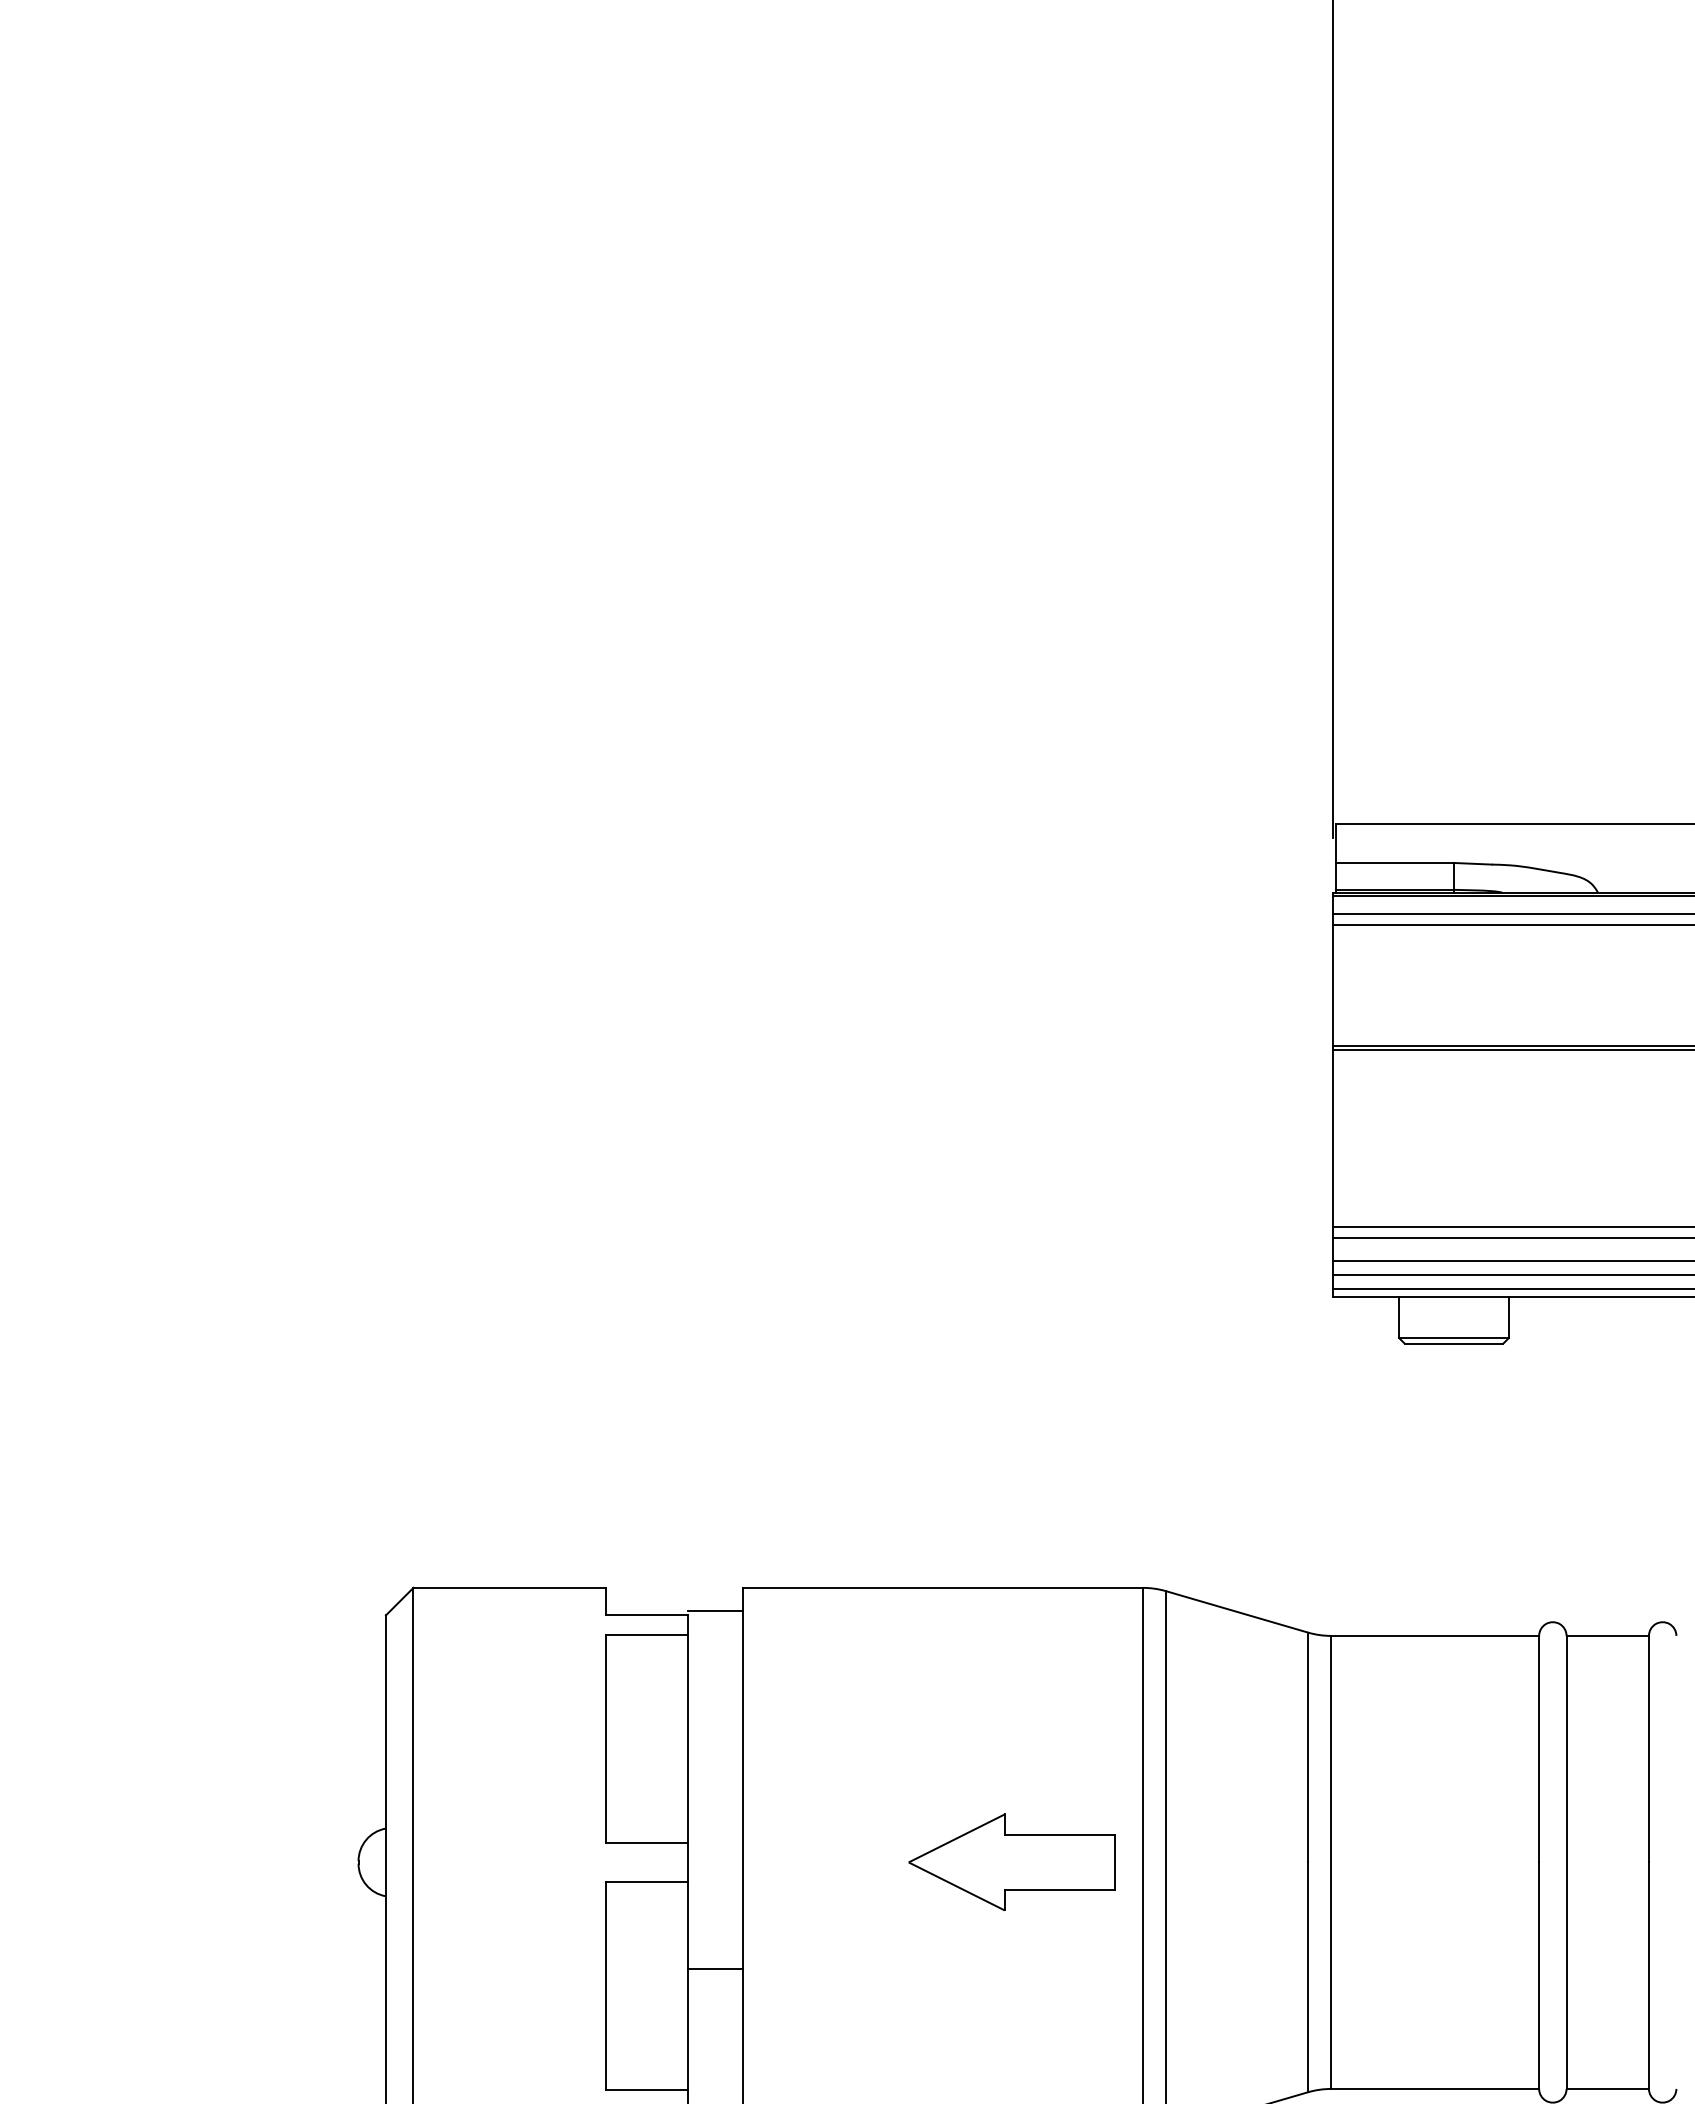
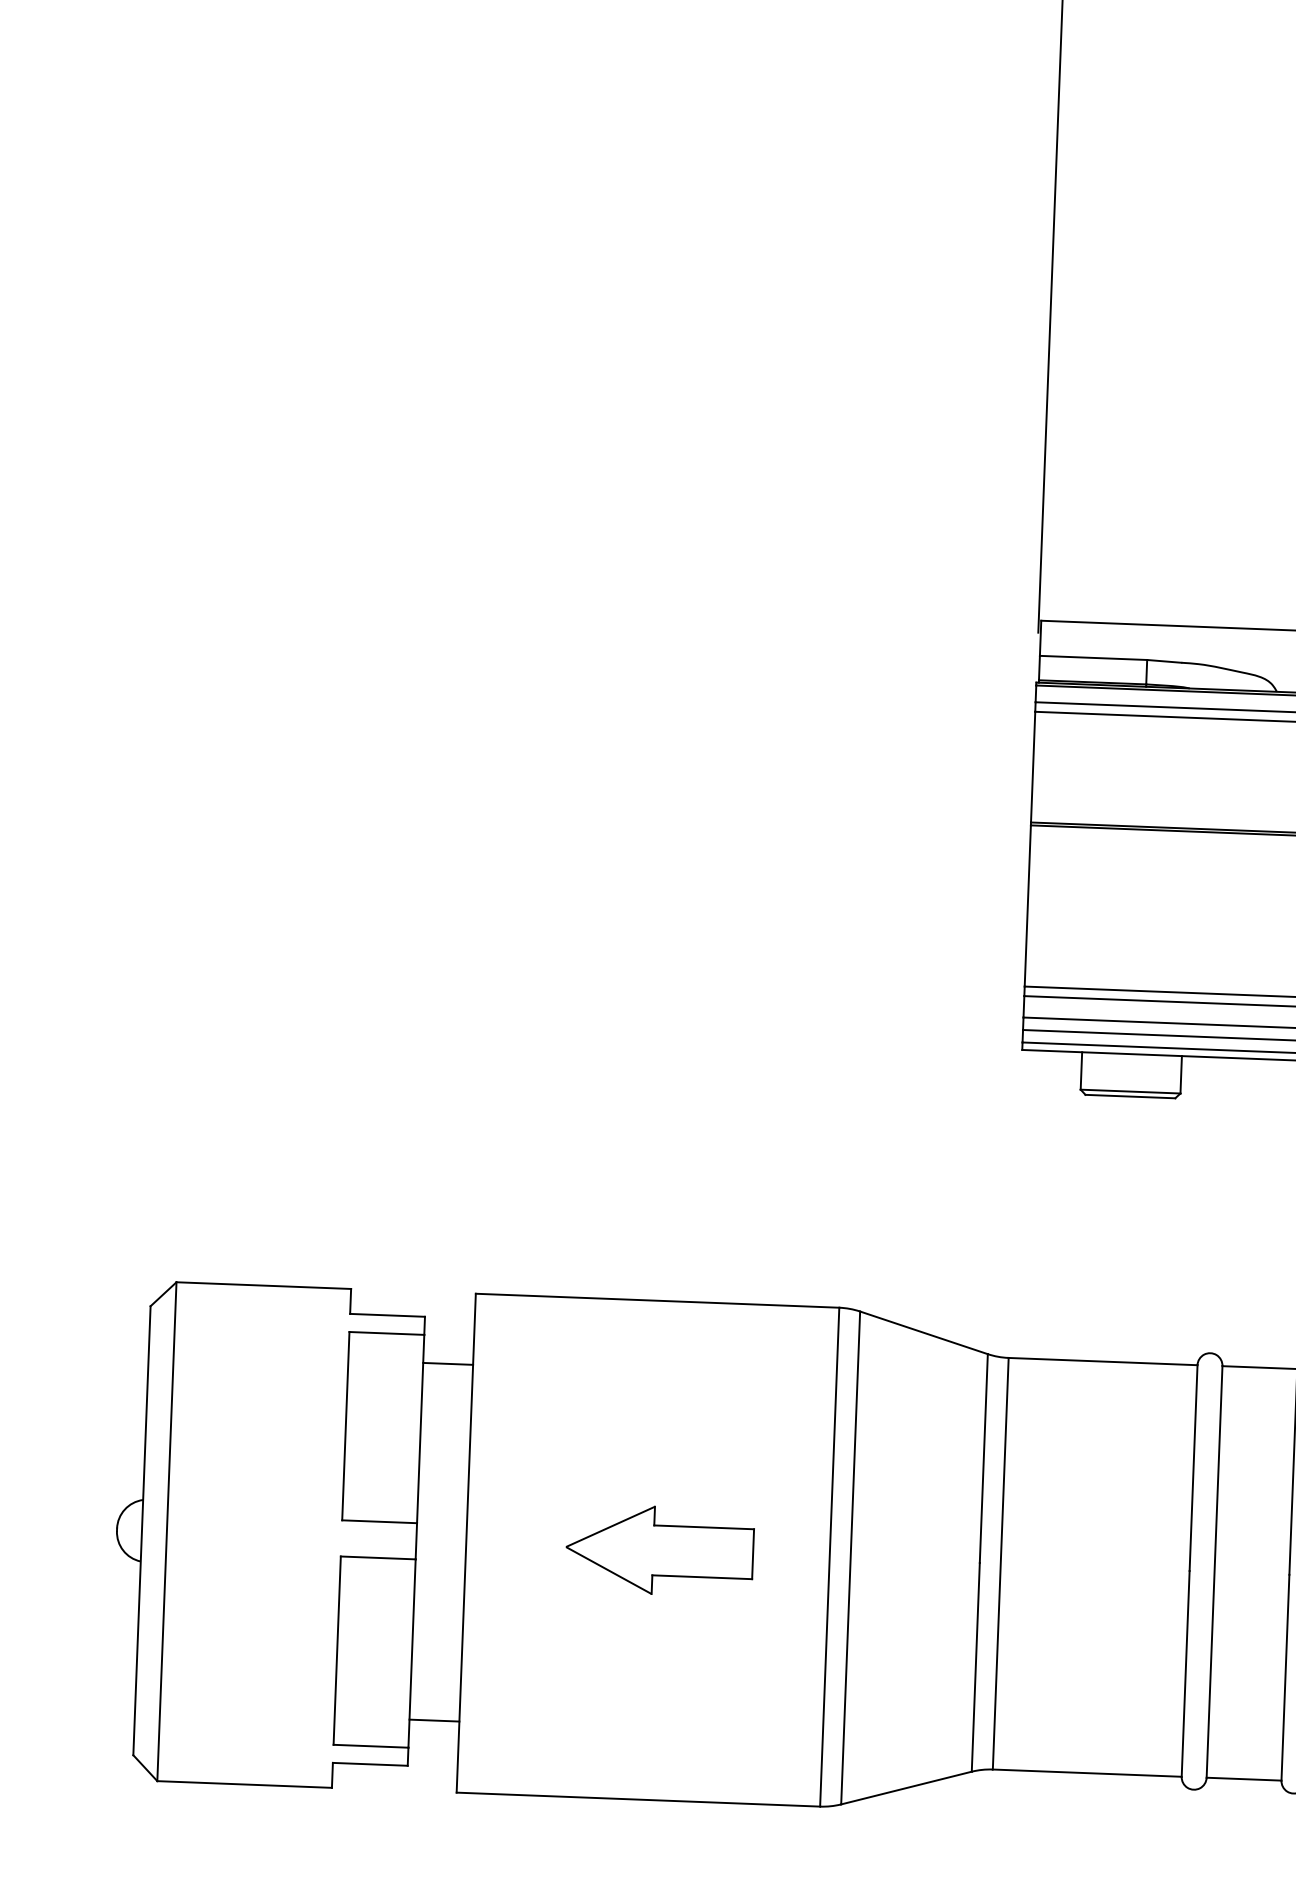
line: (715, 1611) -> (448, 1364), moved
part: (1011, 1862) -> (659, 1550), moved
line: (715, 1968) -> (434, 1720), moved

